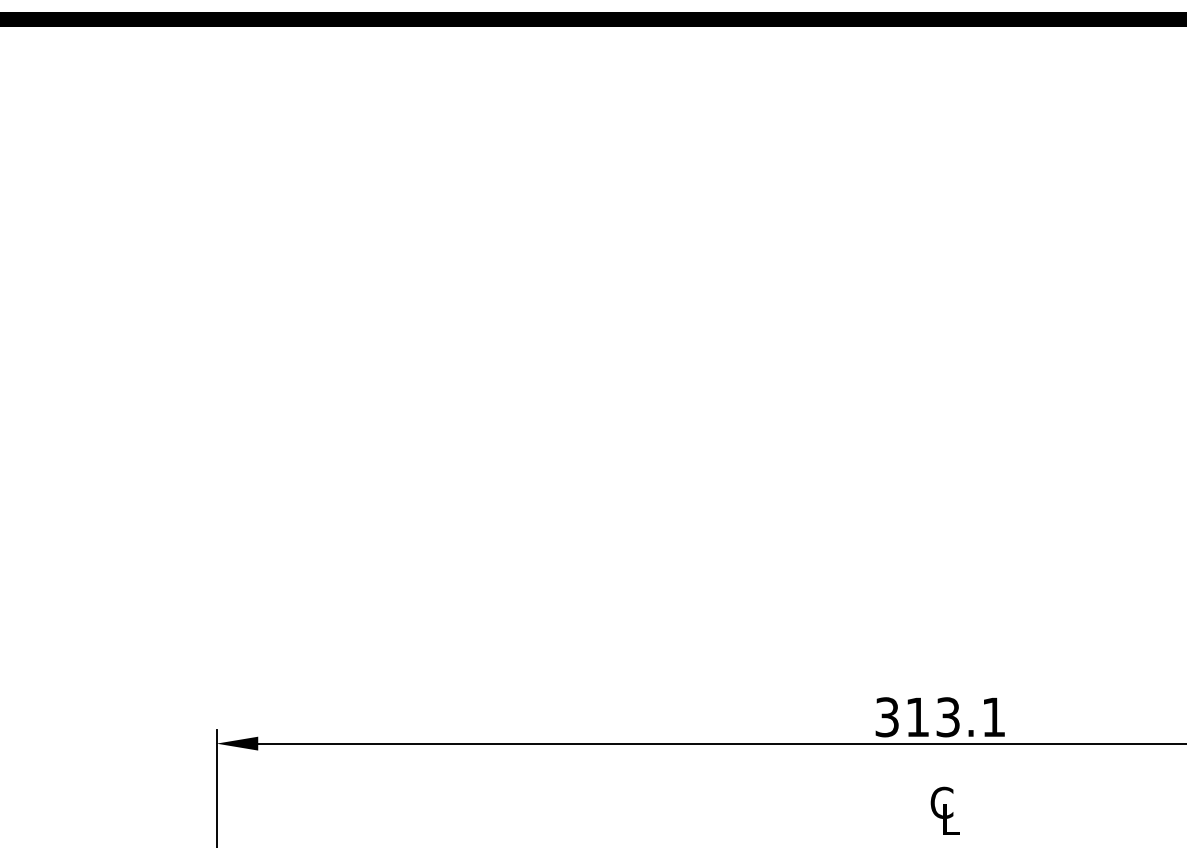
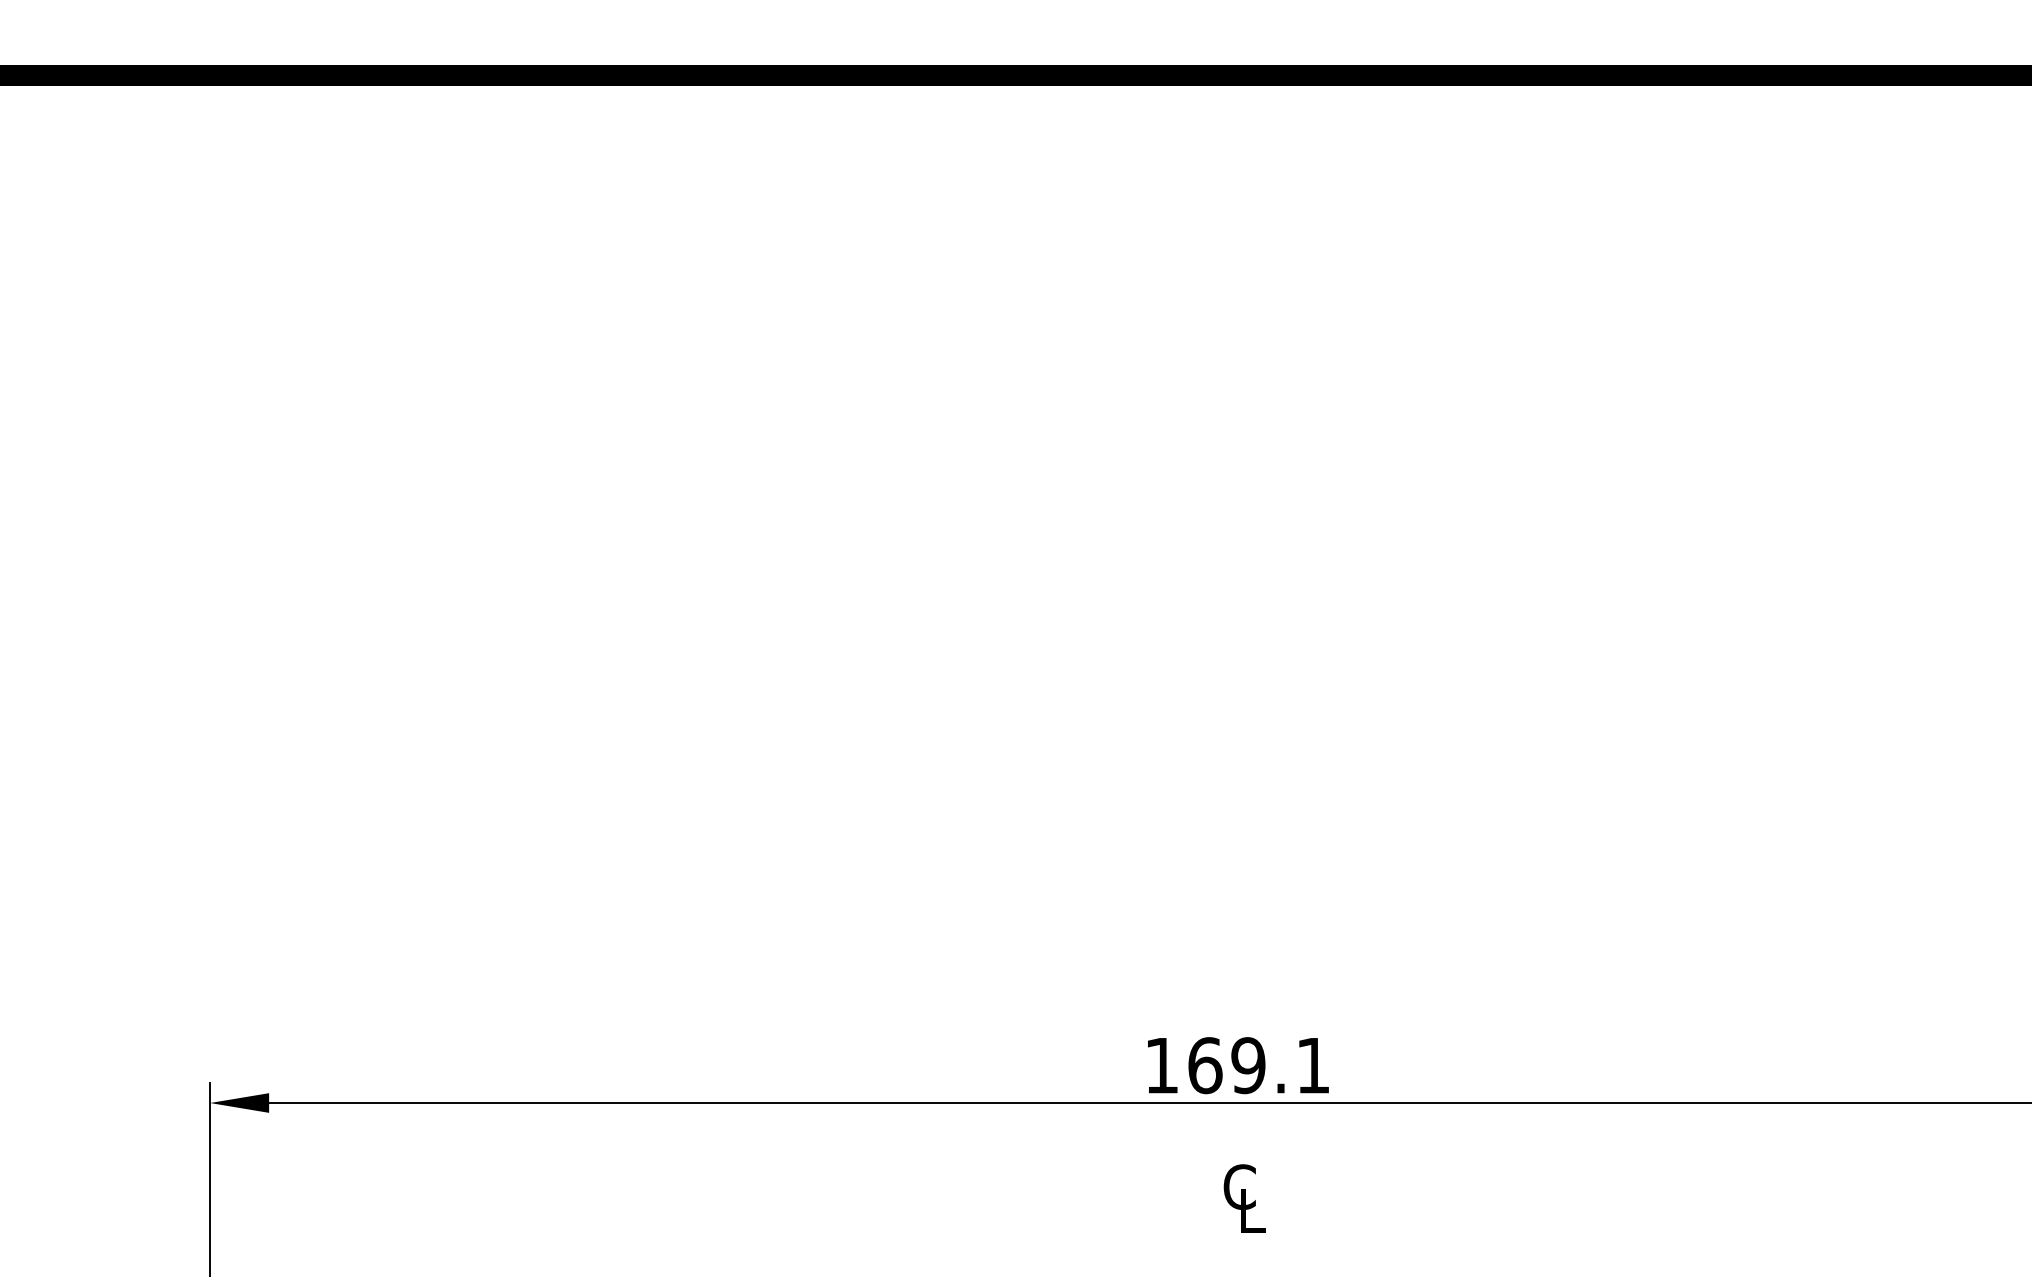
text: (917, 717) -> (1205, 1065), 313.1 -> 169.1

